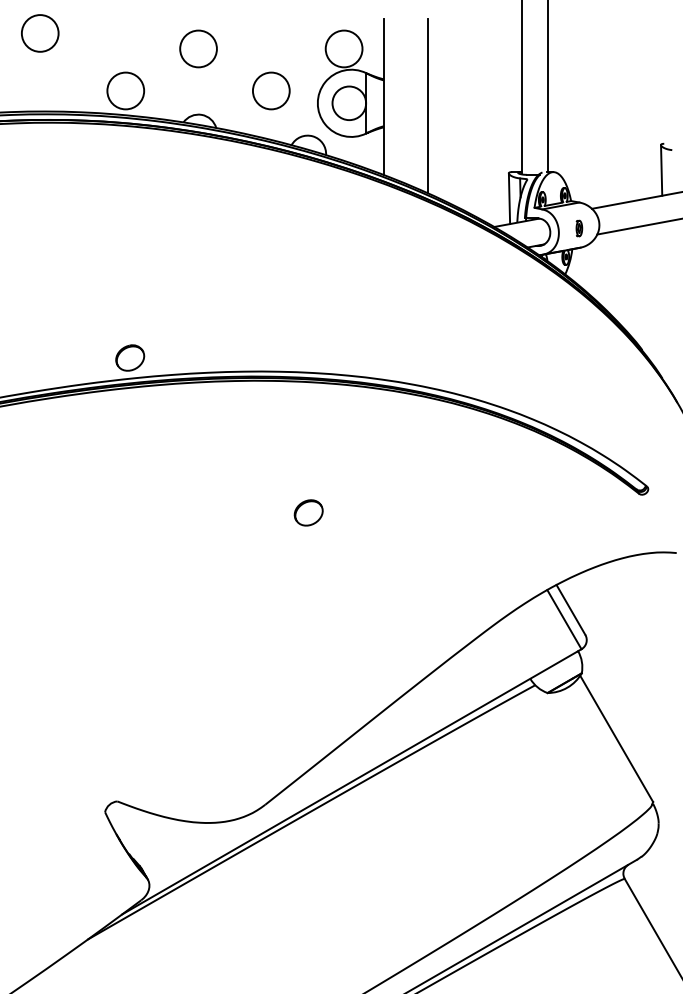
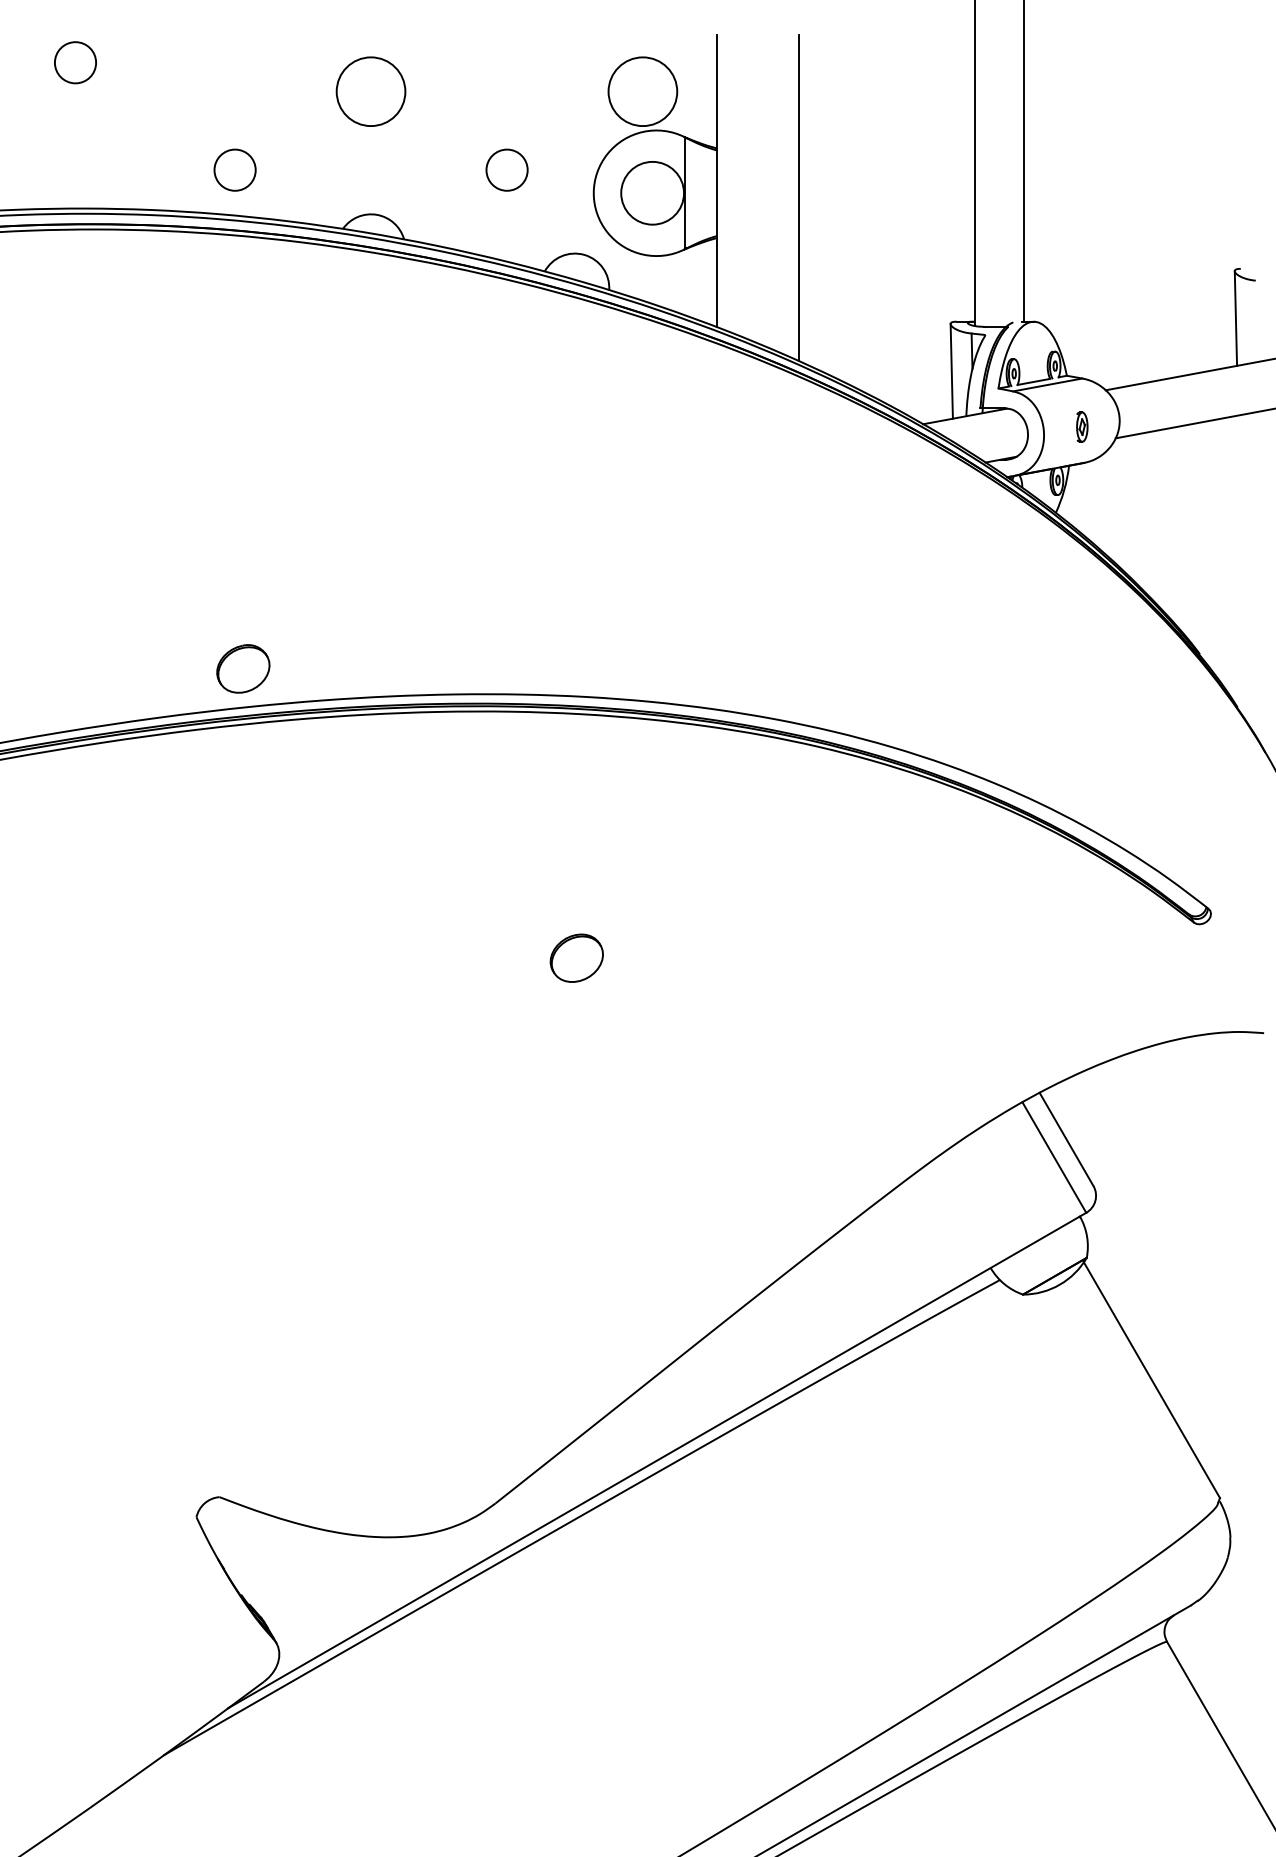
circle: (40, 33) -> (75, 62), size x0.6
circle: (125, 90) -> (234, 169), size x0.6
circle: (271, 90) -> (507, 169), size x0.6

